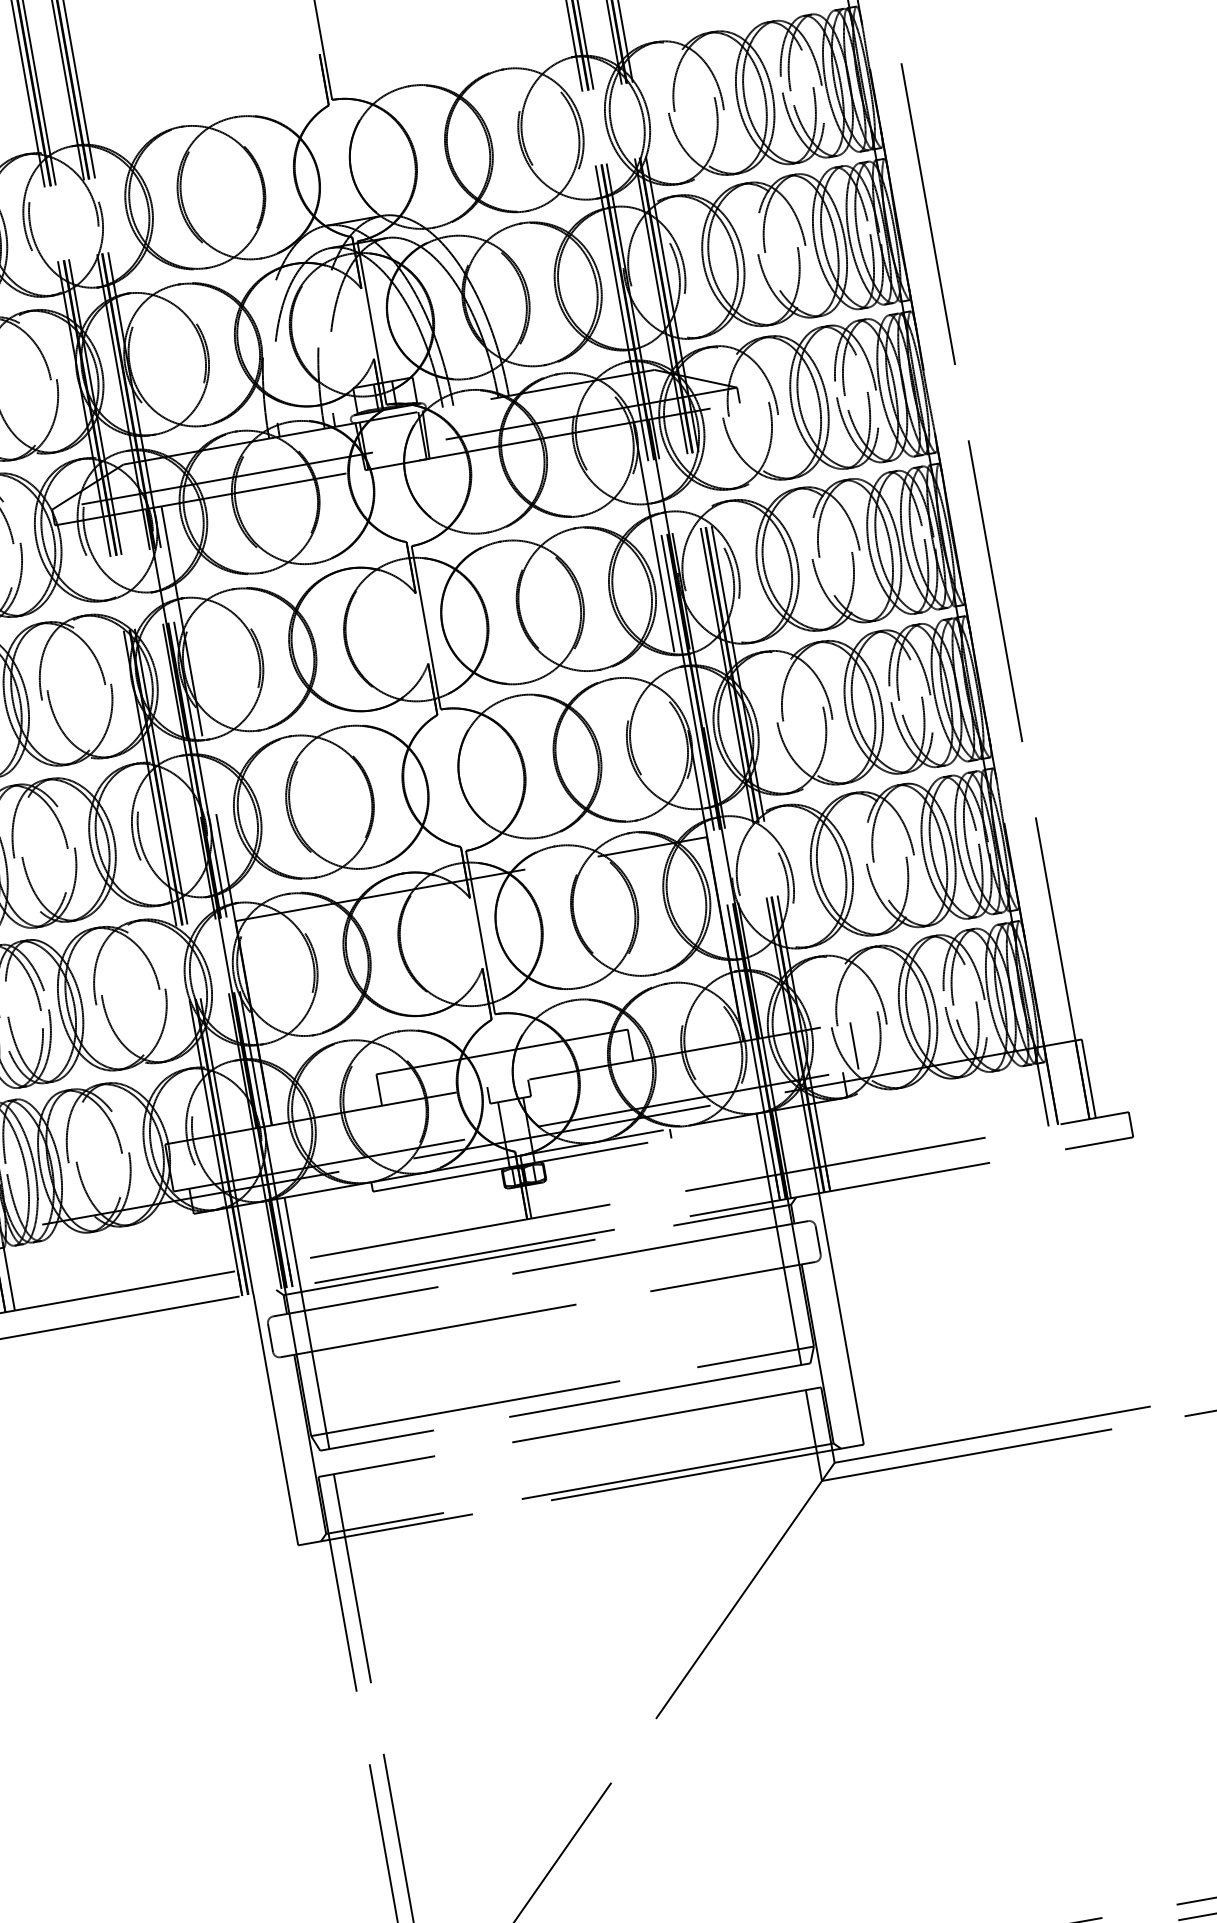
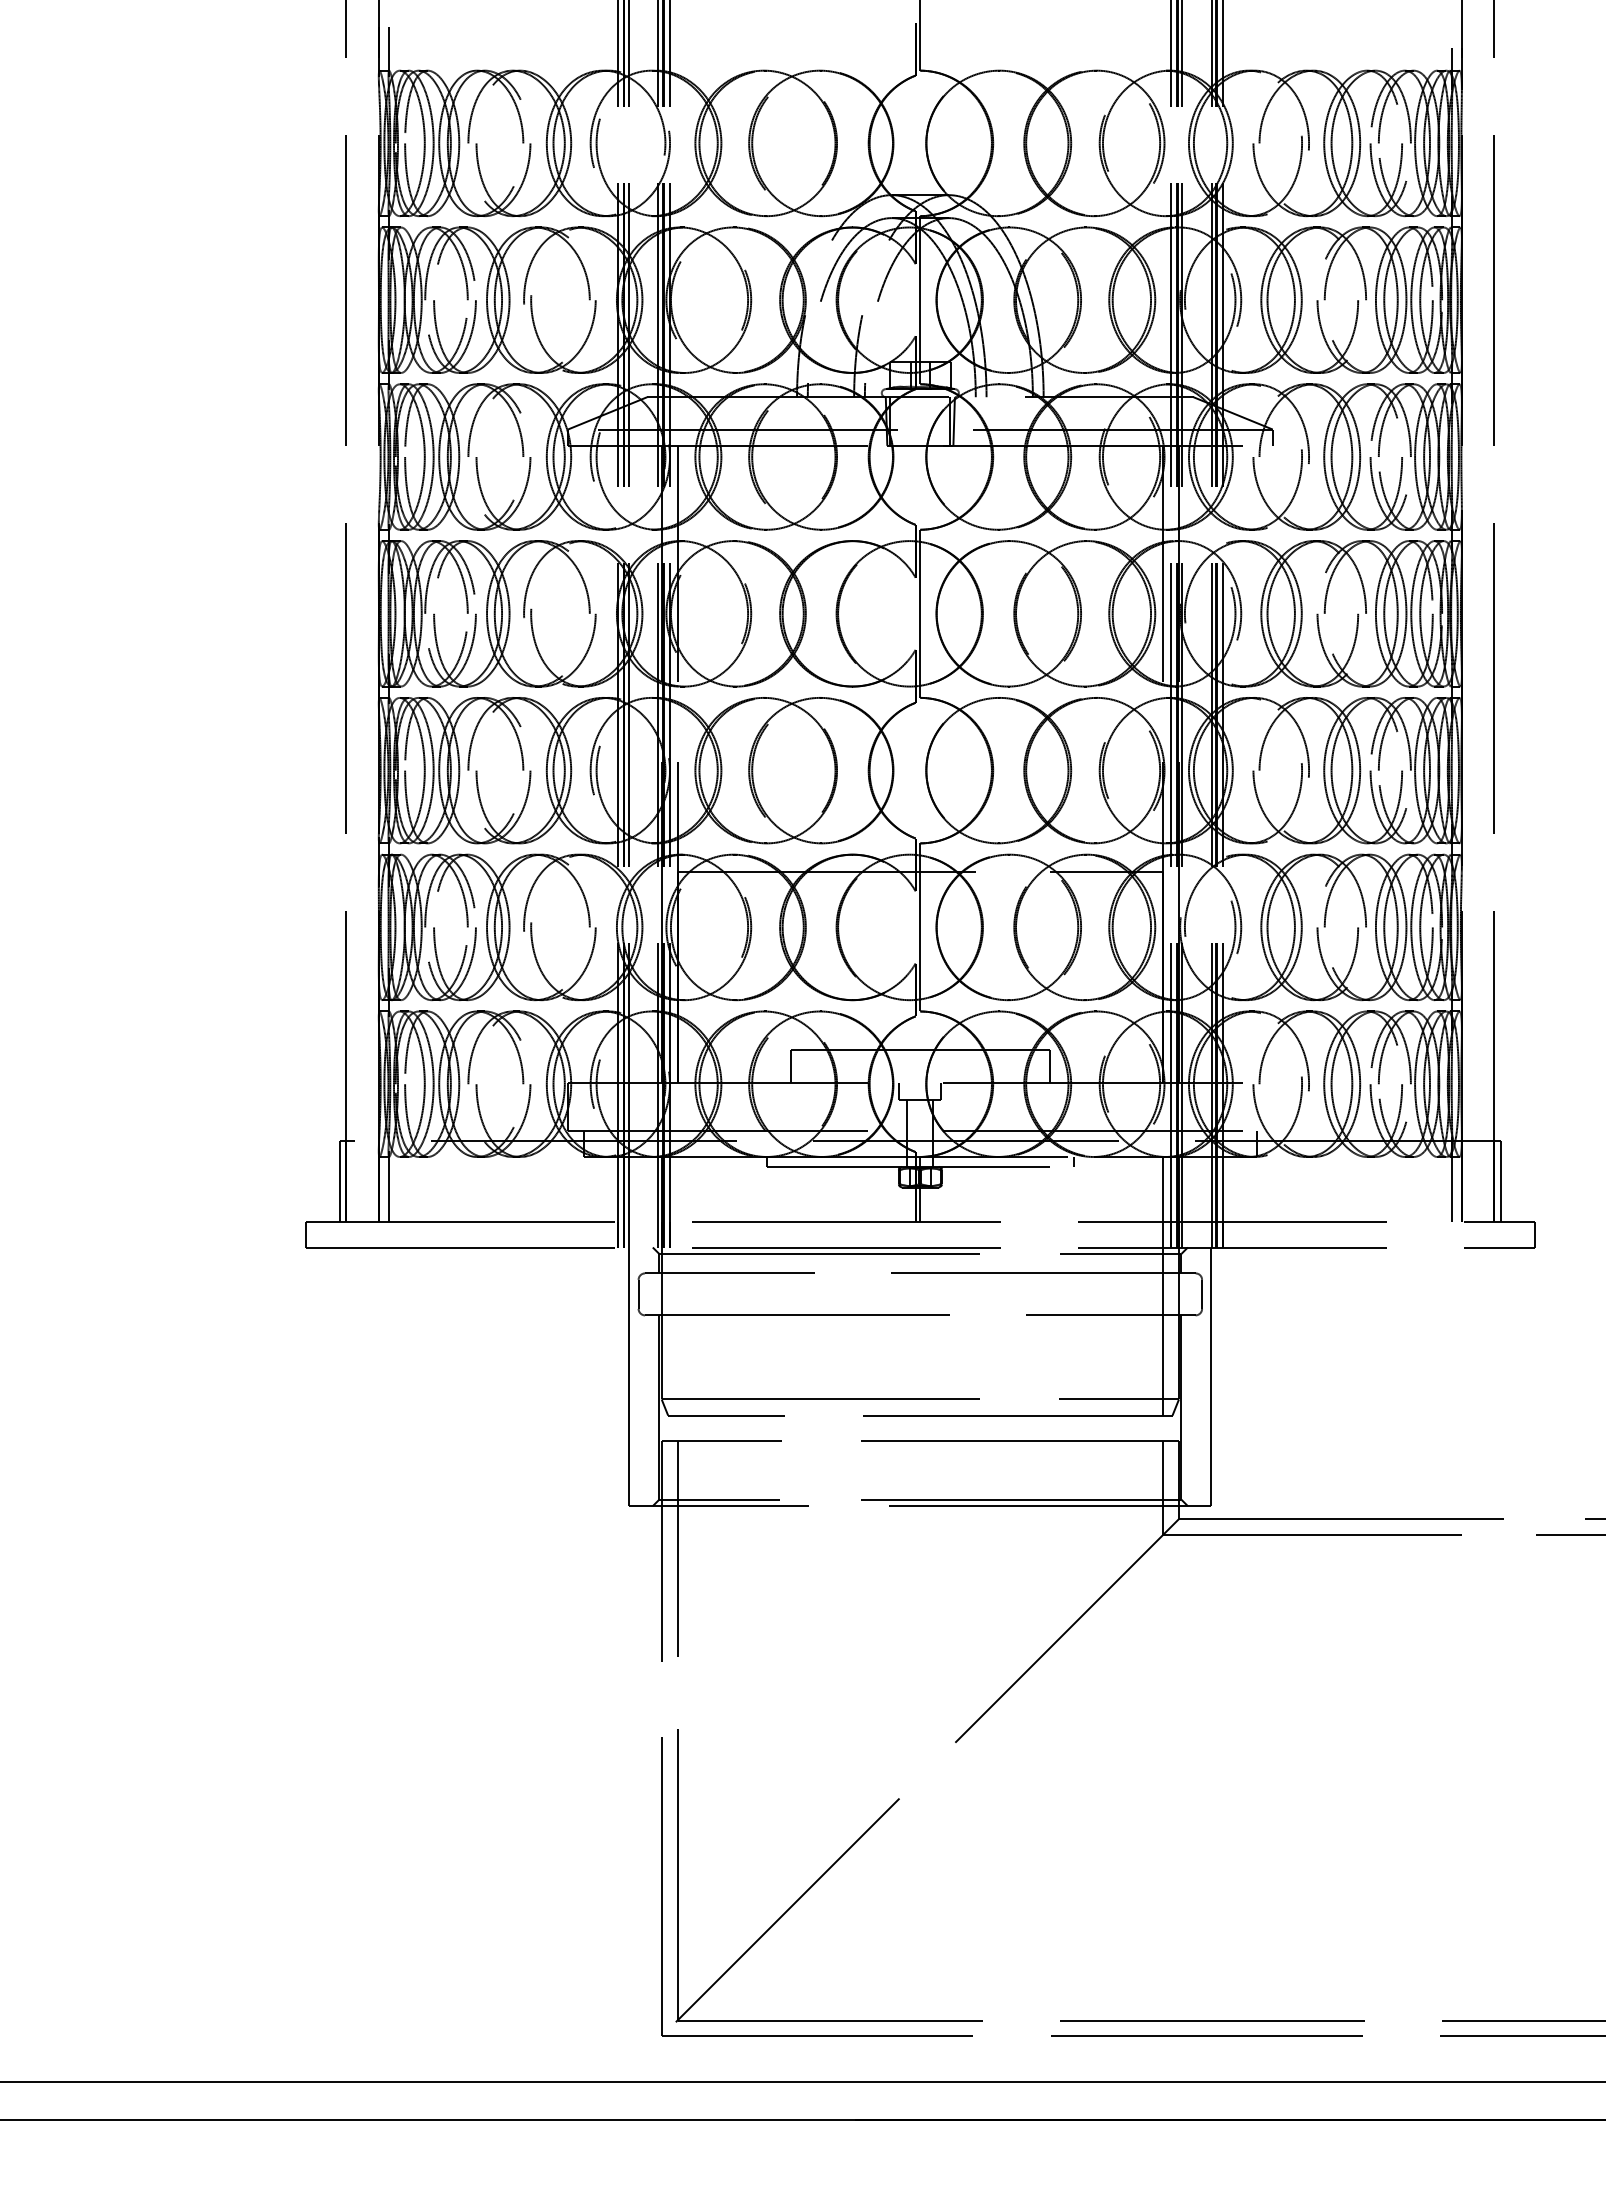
line: (854, 1045) -> (1272, 1106), removed
line: (306, 1322) -> (677, 1285), removed

